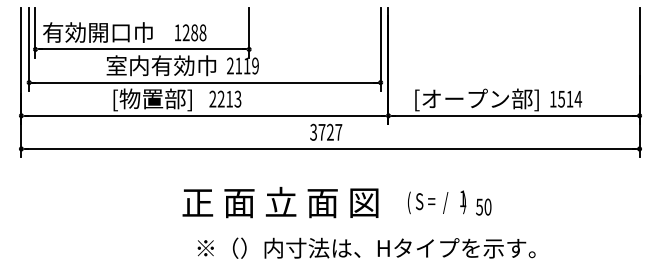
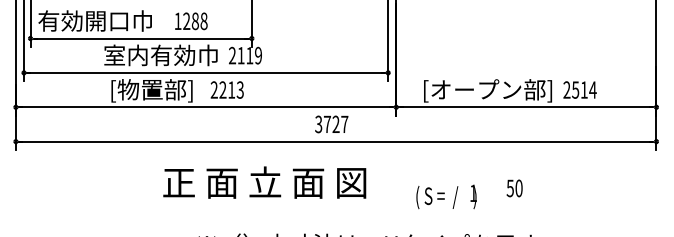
text: (552, 98) -> (566, 89), 1514 -> 2514
text: (280, 202) -> (264, 182), moved
text: (483, 206) -> (514, 187), moved

